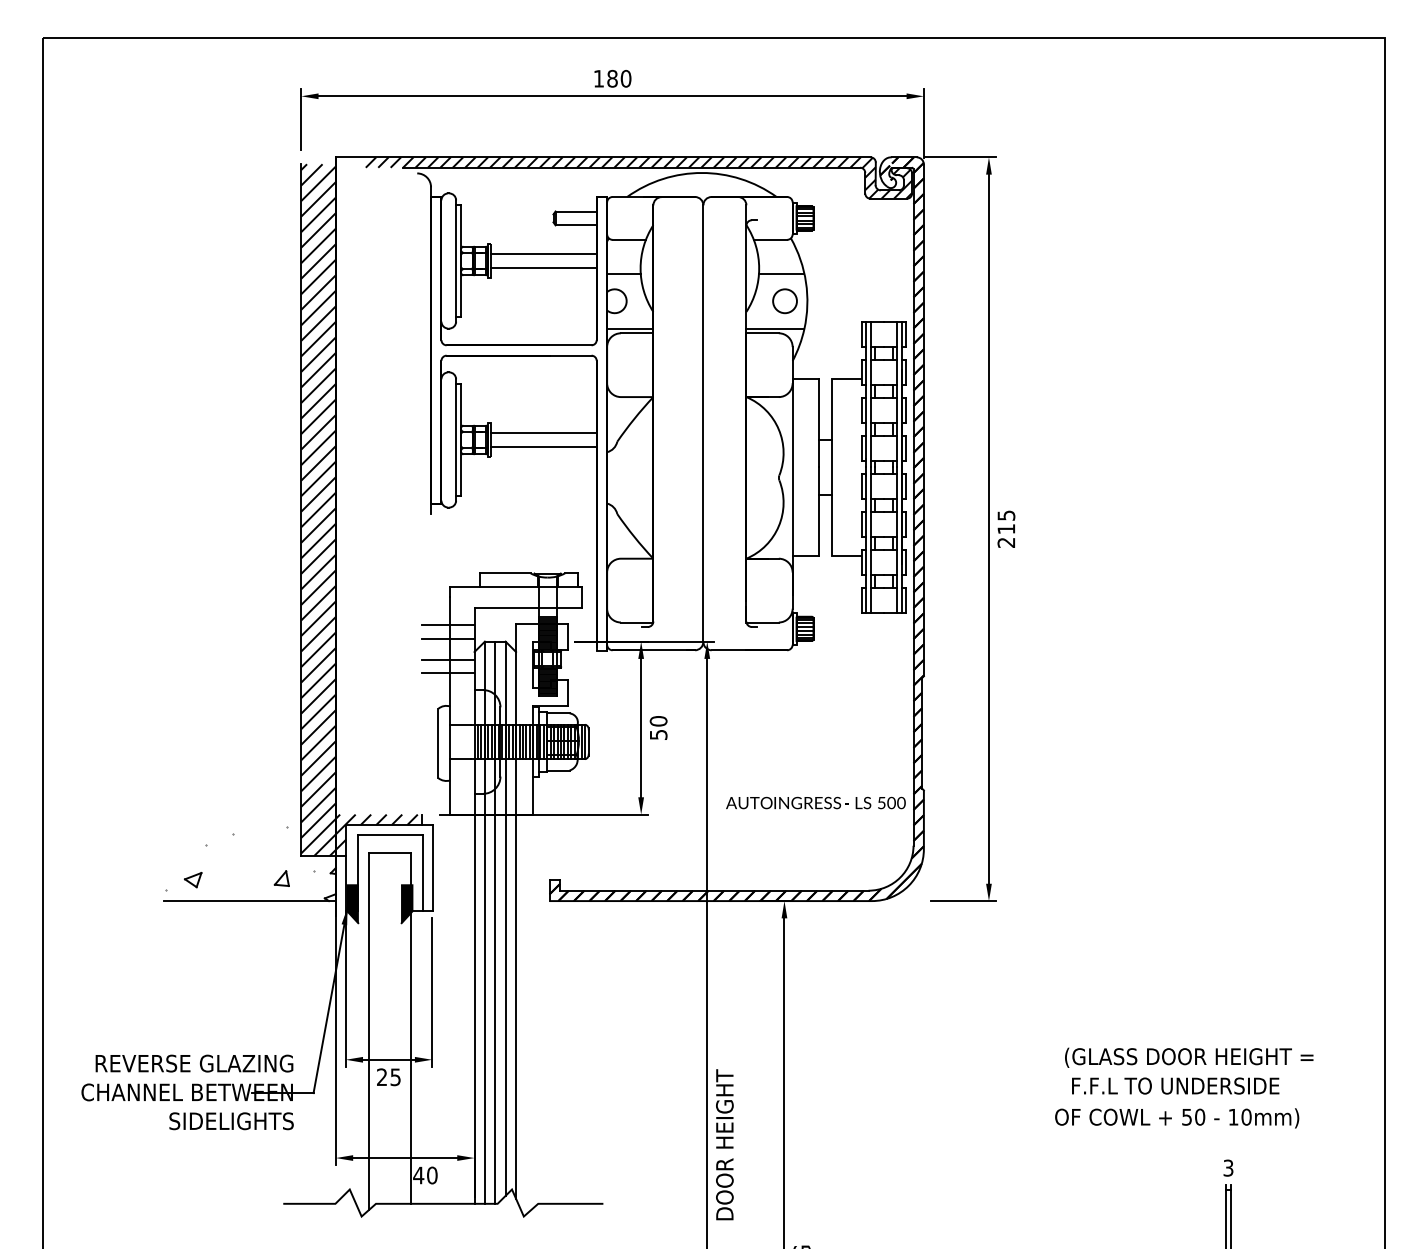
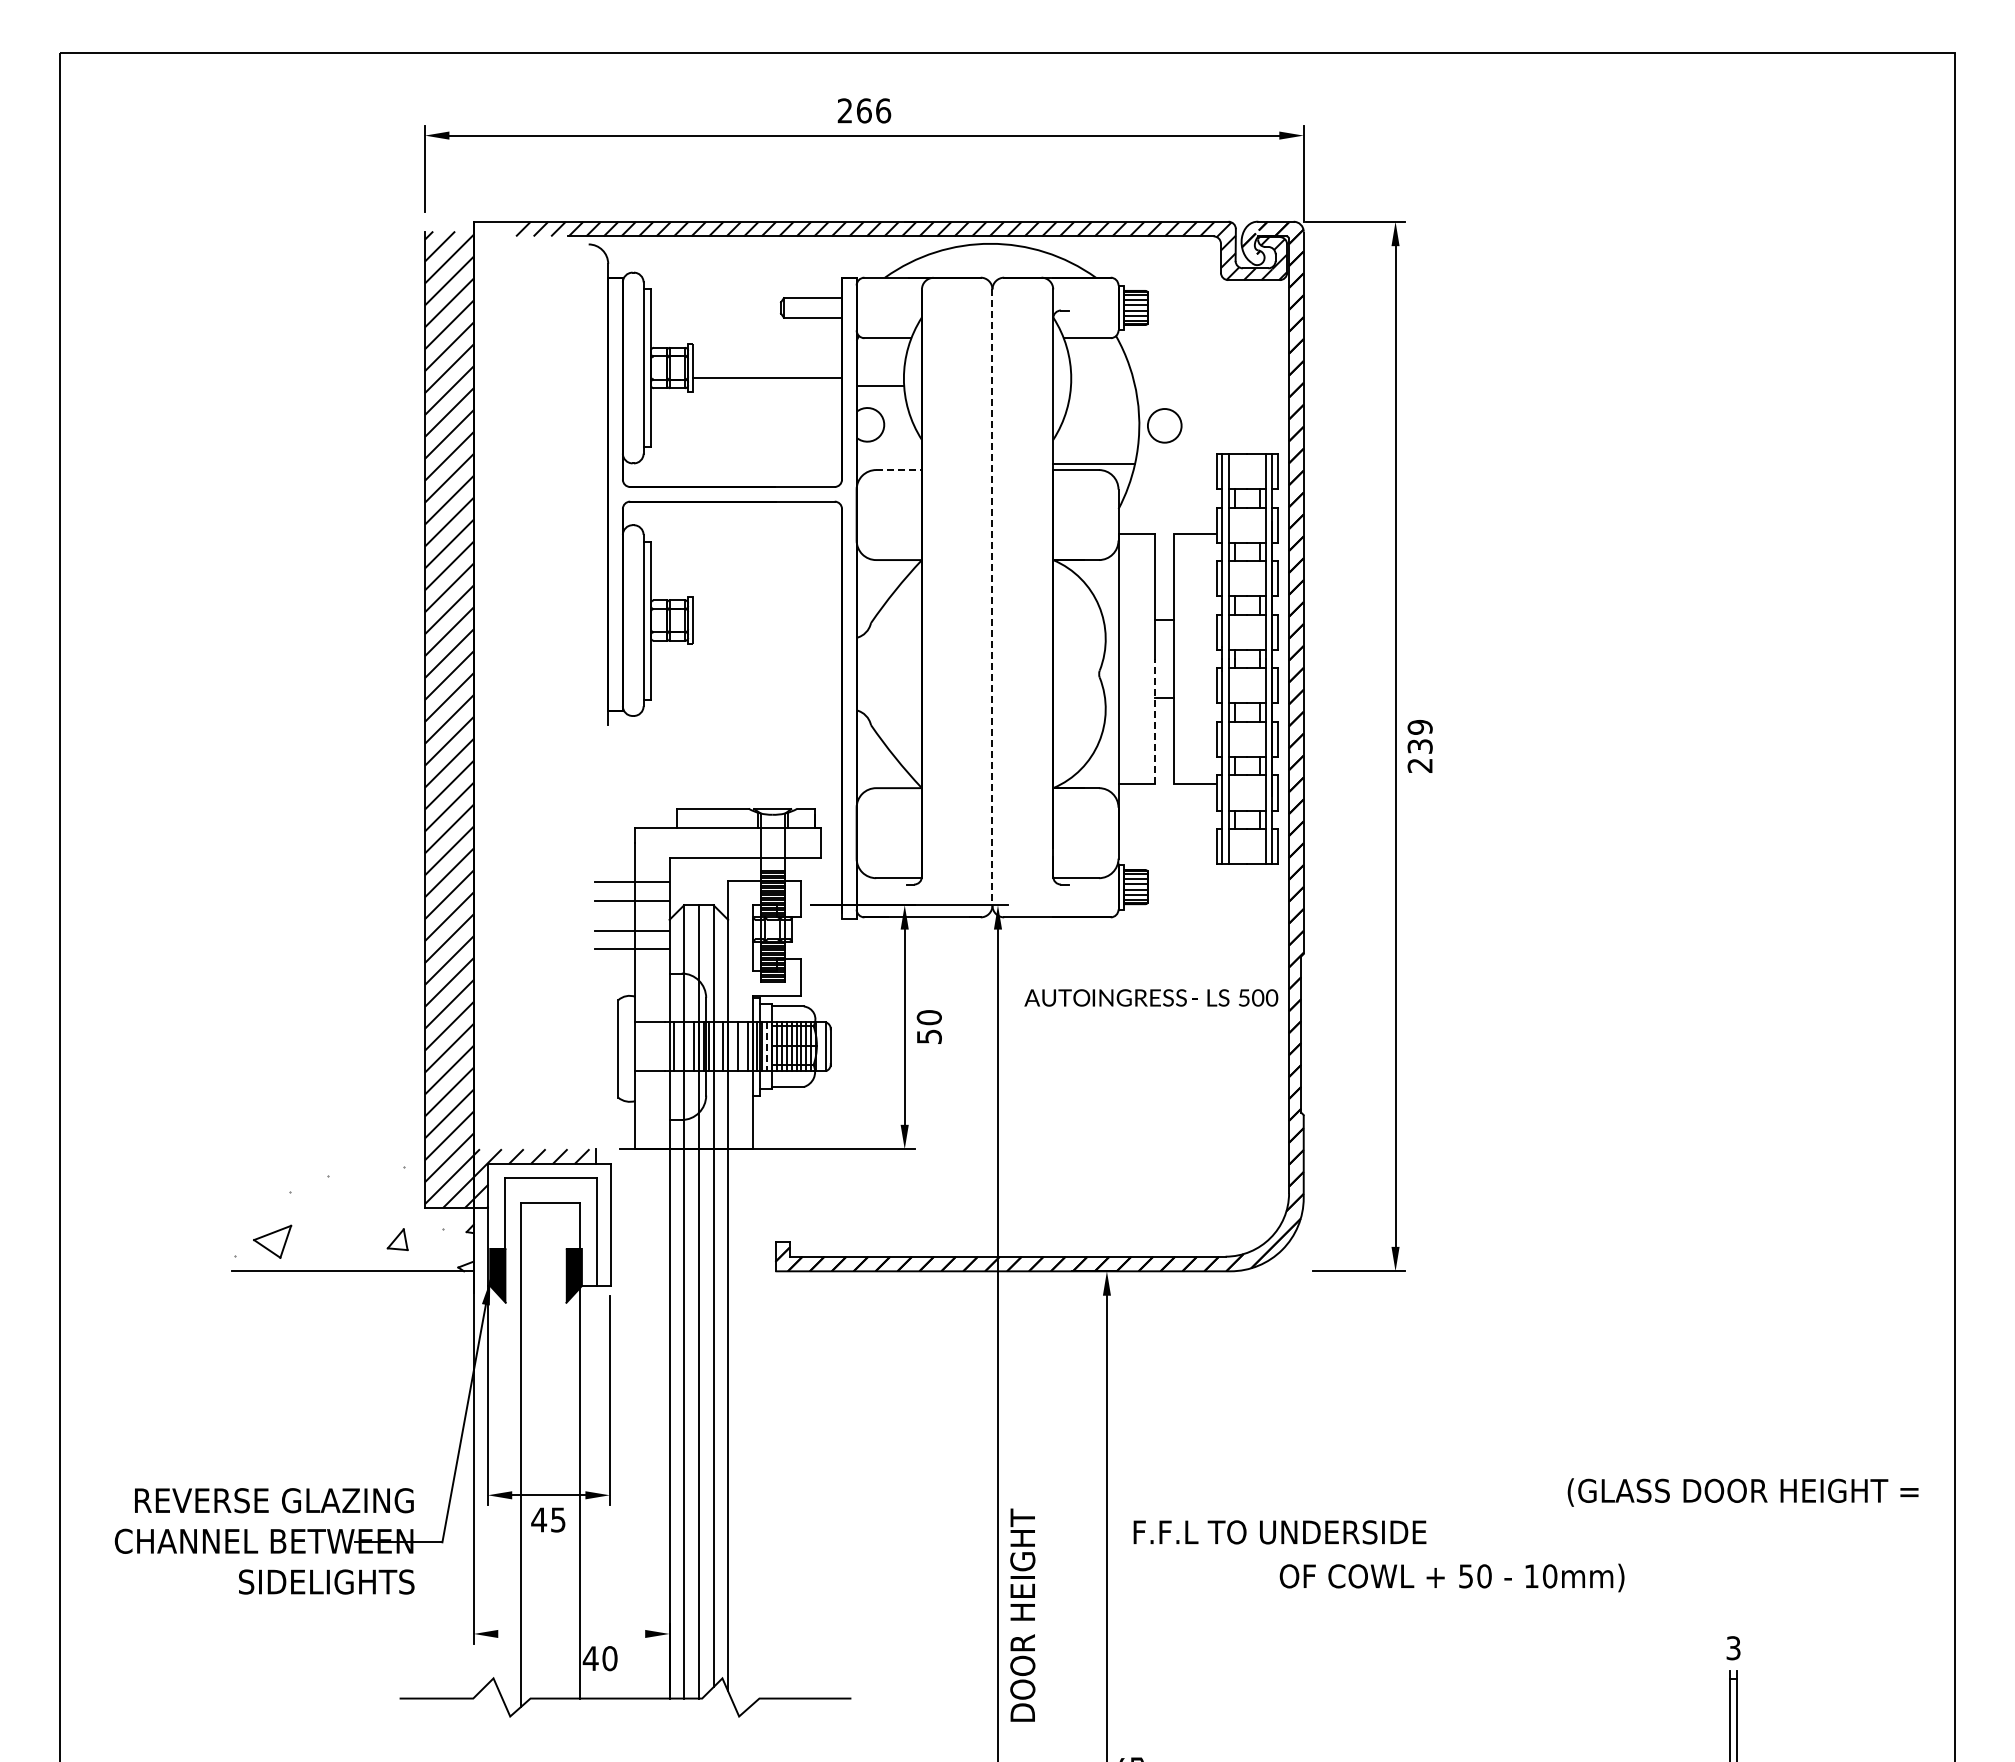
text: (612, 78) -> (864, 110), 180 -> 266
line: (543, 253) -> (767, 357), removed
line: (782, 273) -> (1103, 385), removed
circle: (784, 301) -> (1164, 425), moved
line: (629, 328) -> (888, 463), removed
line: (637, 333) -> (899, 470), solid -> dashed
line: (703, 424) -> (992, 598), solid -> dashed
line: (543, 432) -> (767, 610), removed
line: (543, 446) -> (767, 630), removed
line: (818, 511) -> (1155, 721), solid -> dashed
text: (1005, 522) -> (1419, 736), 215 -> 239
line: (481, 741) -> (679, 1046), removed
line: (488, 741) -> (689, 1046), removed
line: (509, 741) -> (718, 1046), removed
line: (519, 741) -> (733, 1046), removed
line: (526, 741) -> (742, 1046), removed
line: (581, 741) -> (820, 1046), removed
line: (543, 742) -> (767, 1047), solid -> dashed
text: (816, 802) -> (1151, 997), moved
part: (193, 879) -> (272, 1241), size x1.6
text: (1188, 1057) -> (1742, 1492), moved
text: (382, 1076) -> (539, 1519), 25 -> 45
text: (1175, 1086) -> (1279, 1532), moved
text: (1176, 1118) -> (1451, 1577), moved
line: (405, 1157) -> (571, 1633), removed

